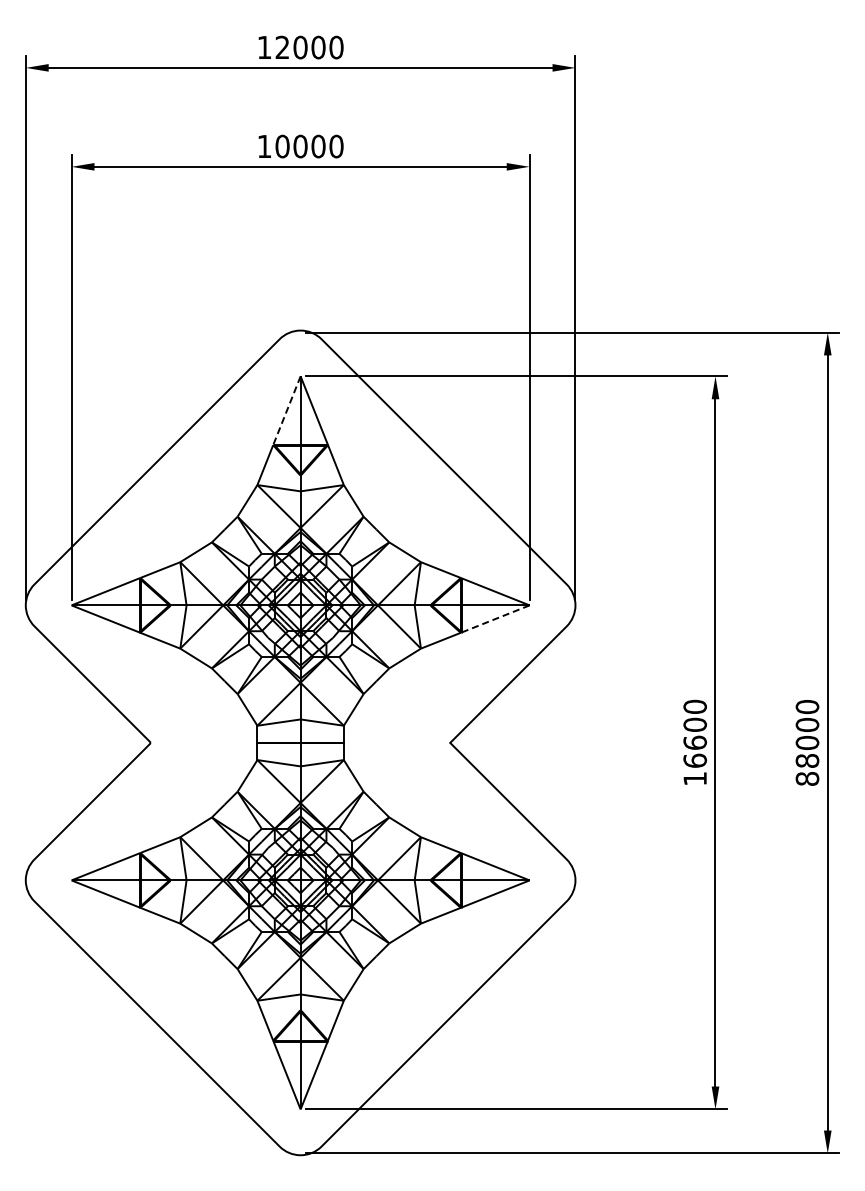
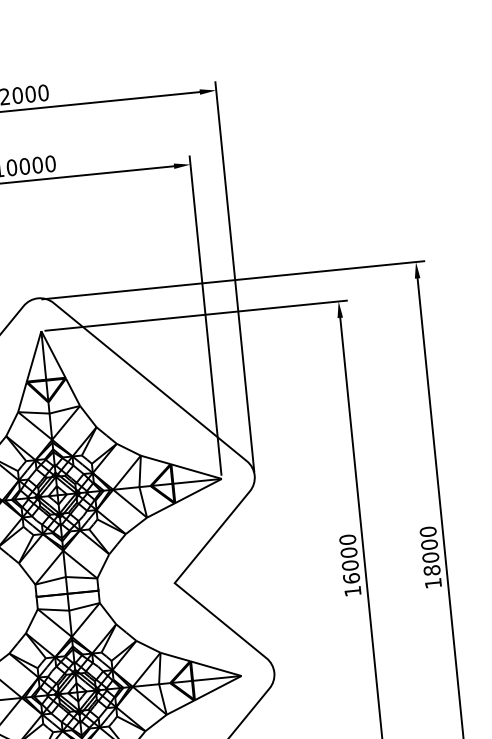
line: (286, 411) -> (33, 357), dashed -> solid
line: (494, 619) -> (197, 491), dashed -> solid
text: (694, 742) -> (349, 565), 16600 -> 16000
text: (807, 778) -> (433, 583), 88000 -> 18000

